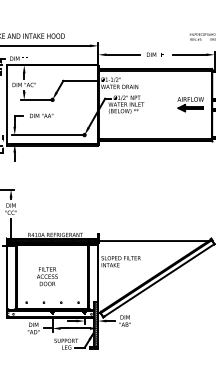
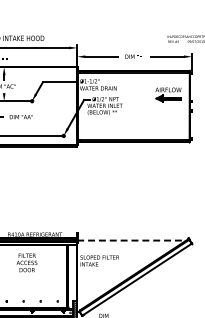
part: (190, 104) -> (168, 94), moved
line: (154, 241) -> (132, 241), solid -> dashed
text: (47, 276) -> (27, 262), moved

